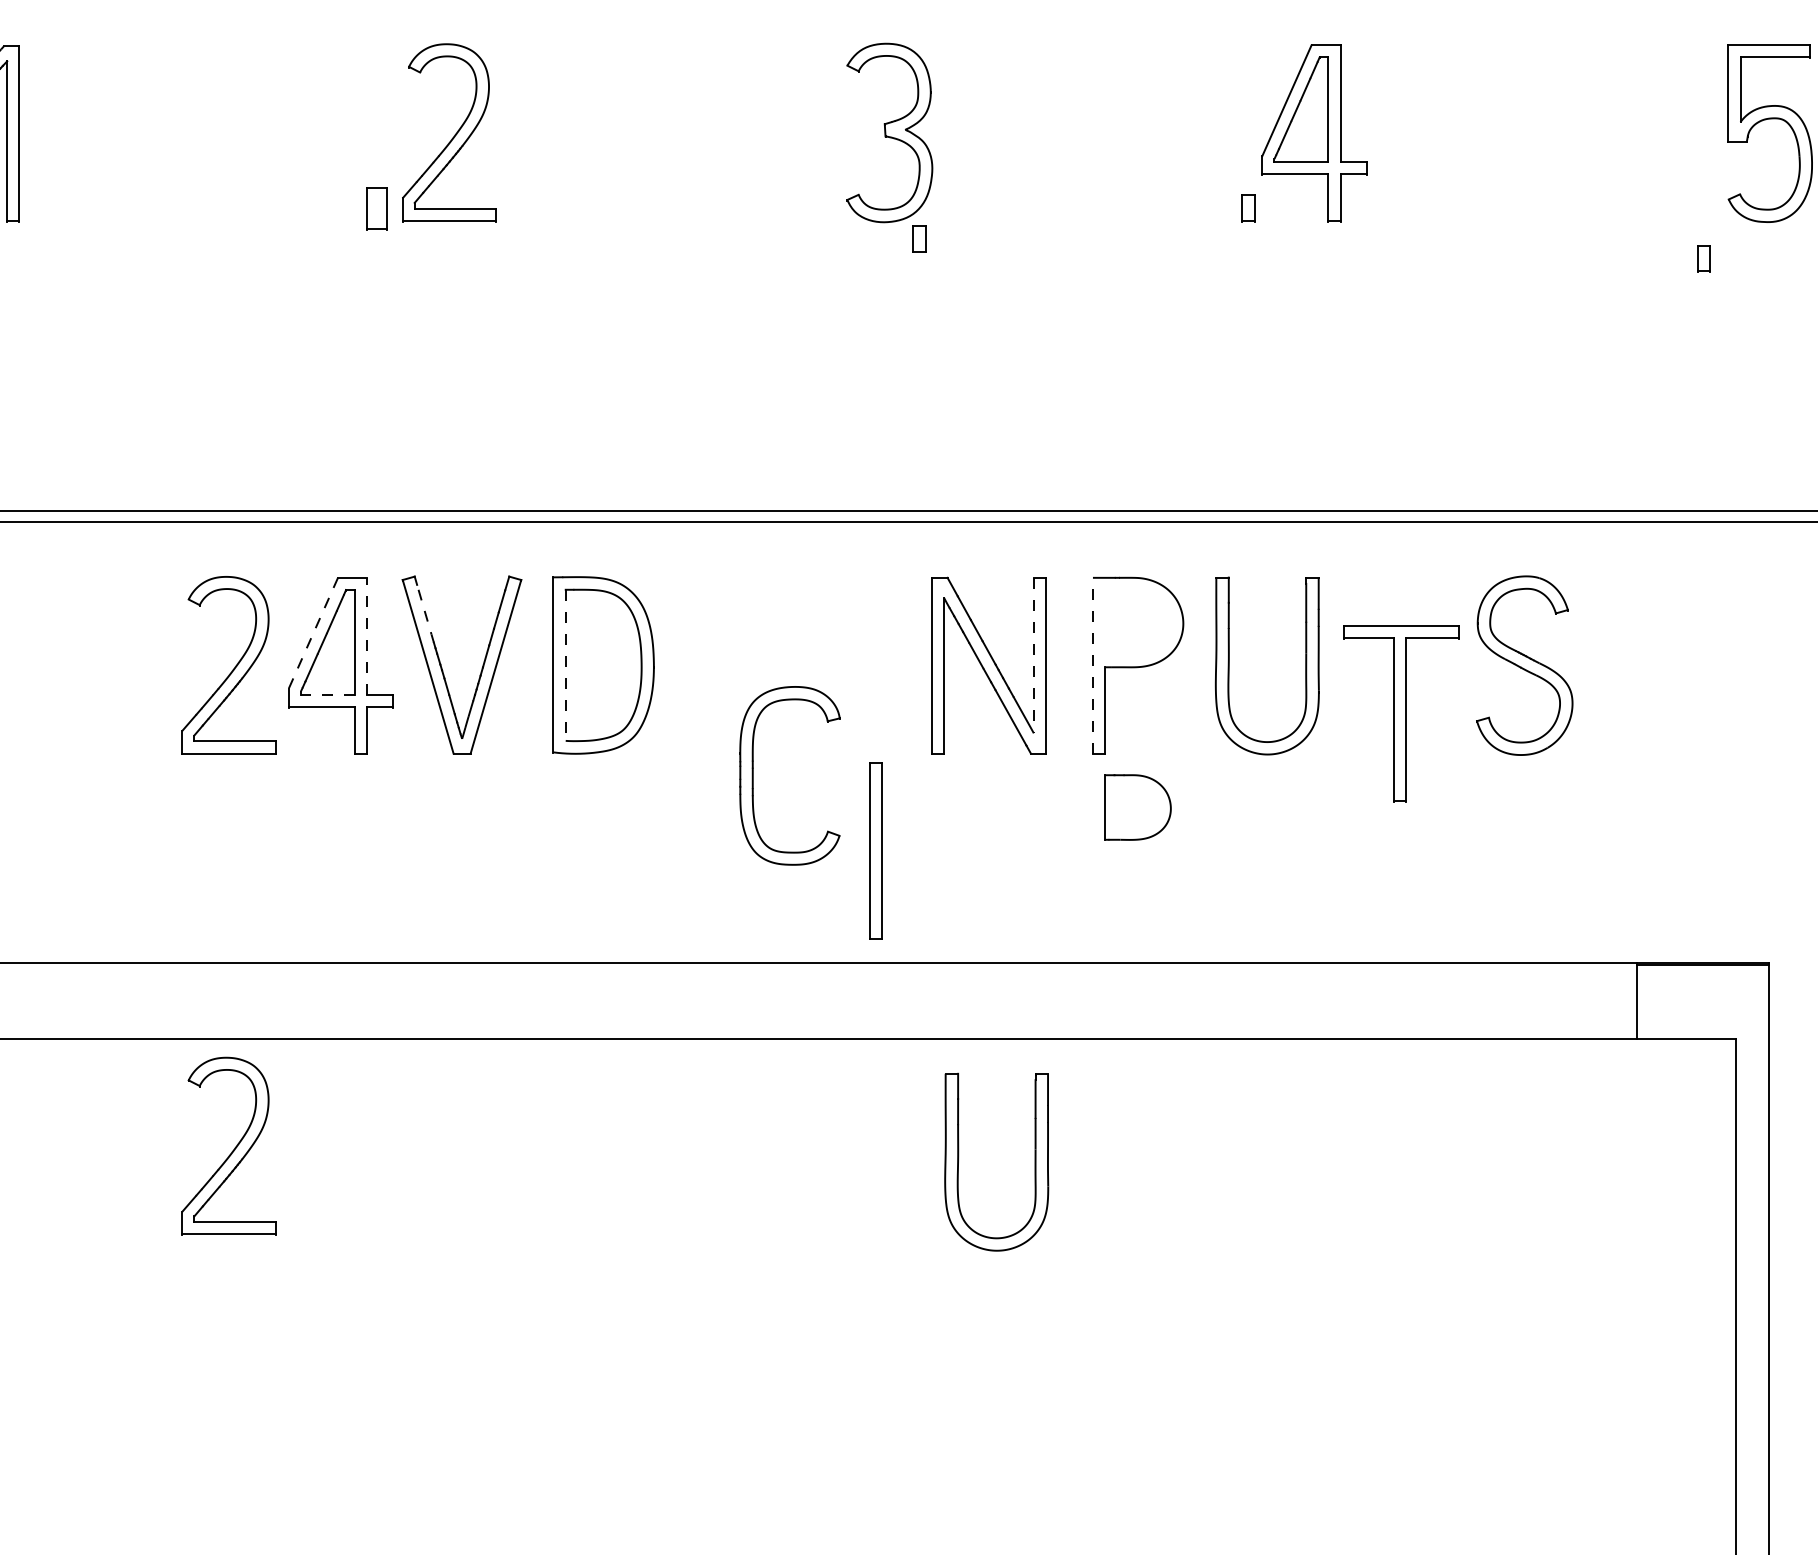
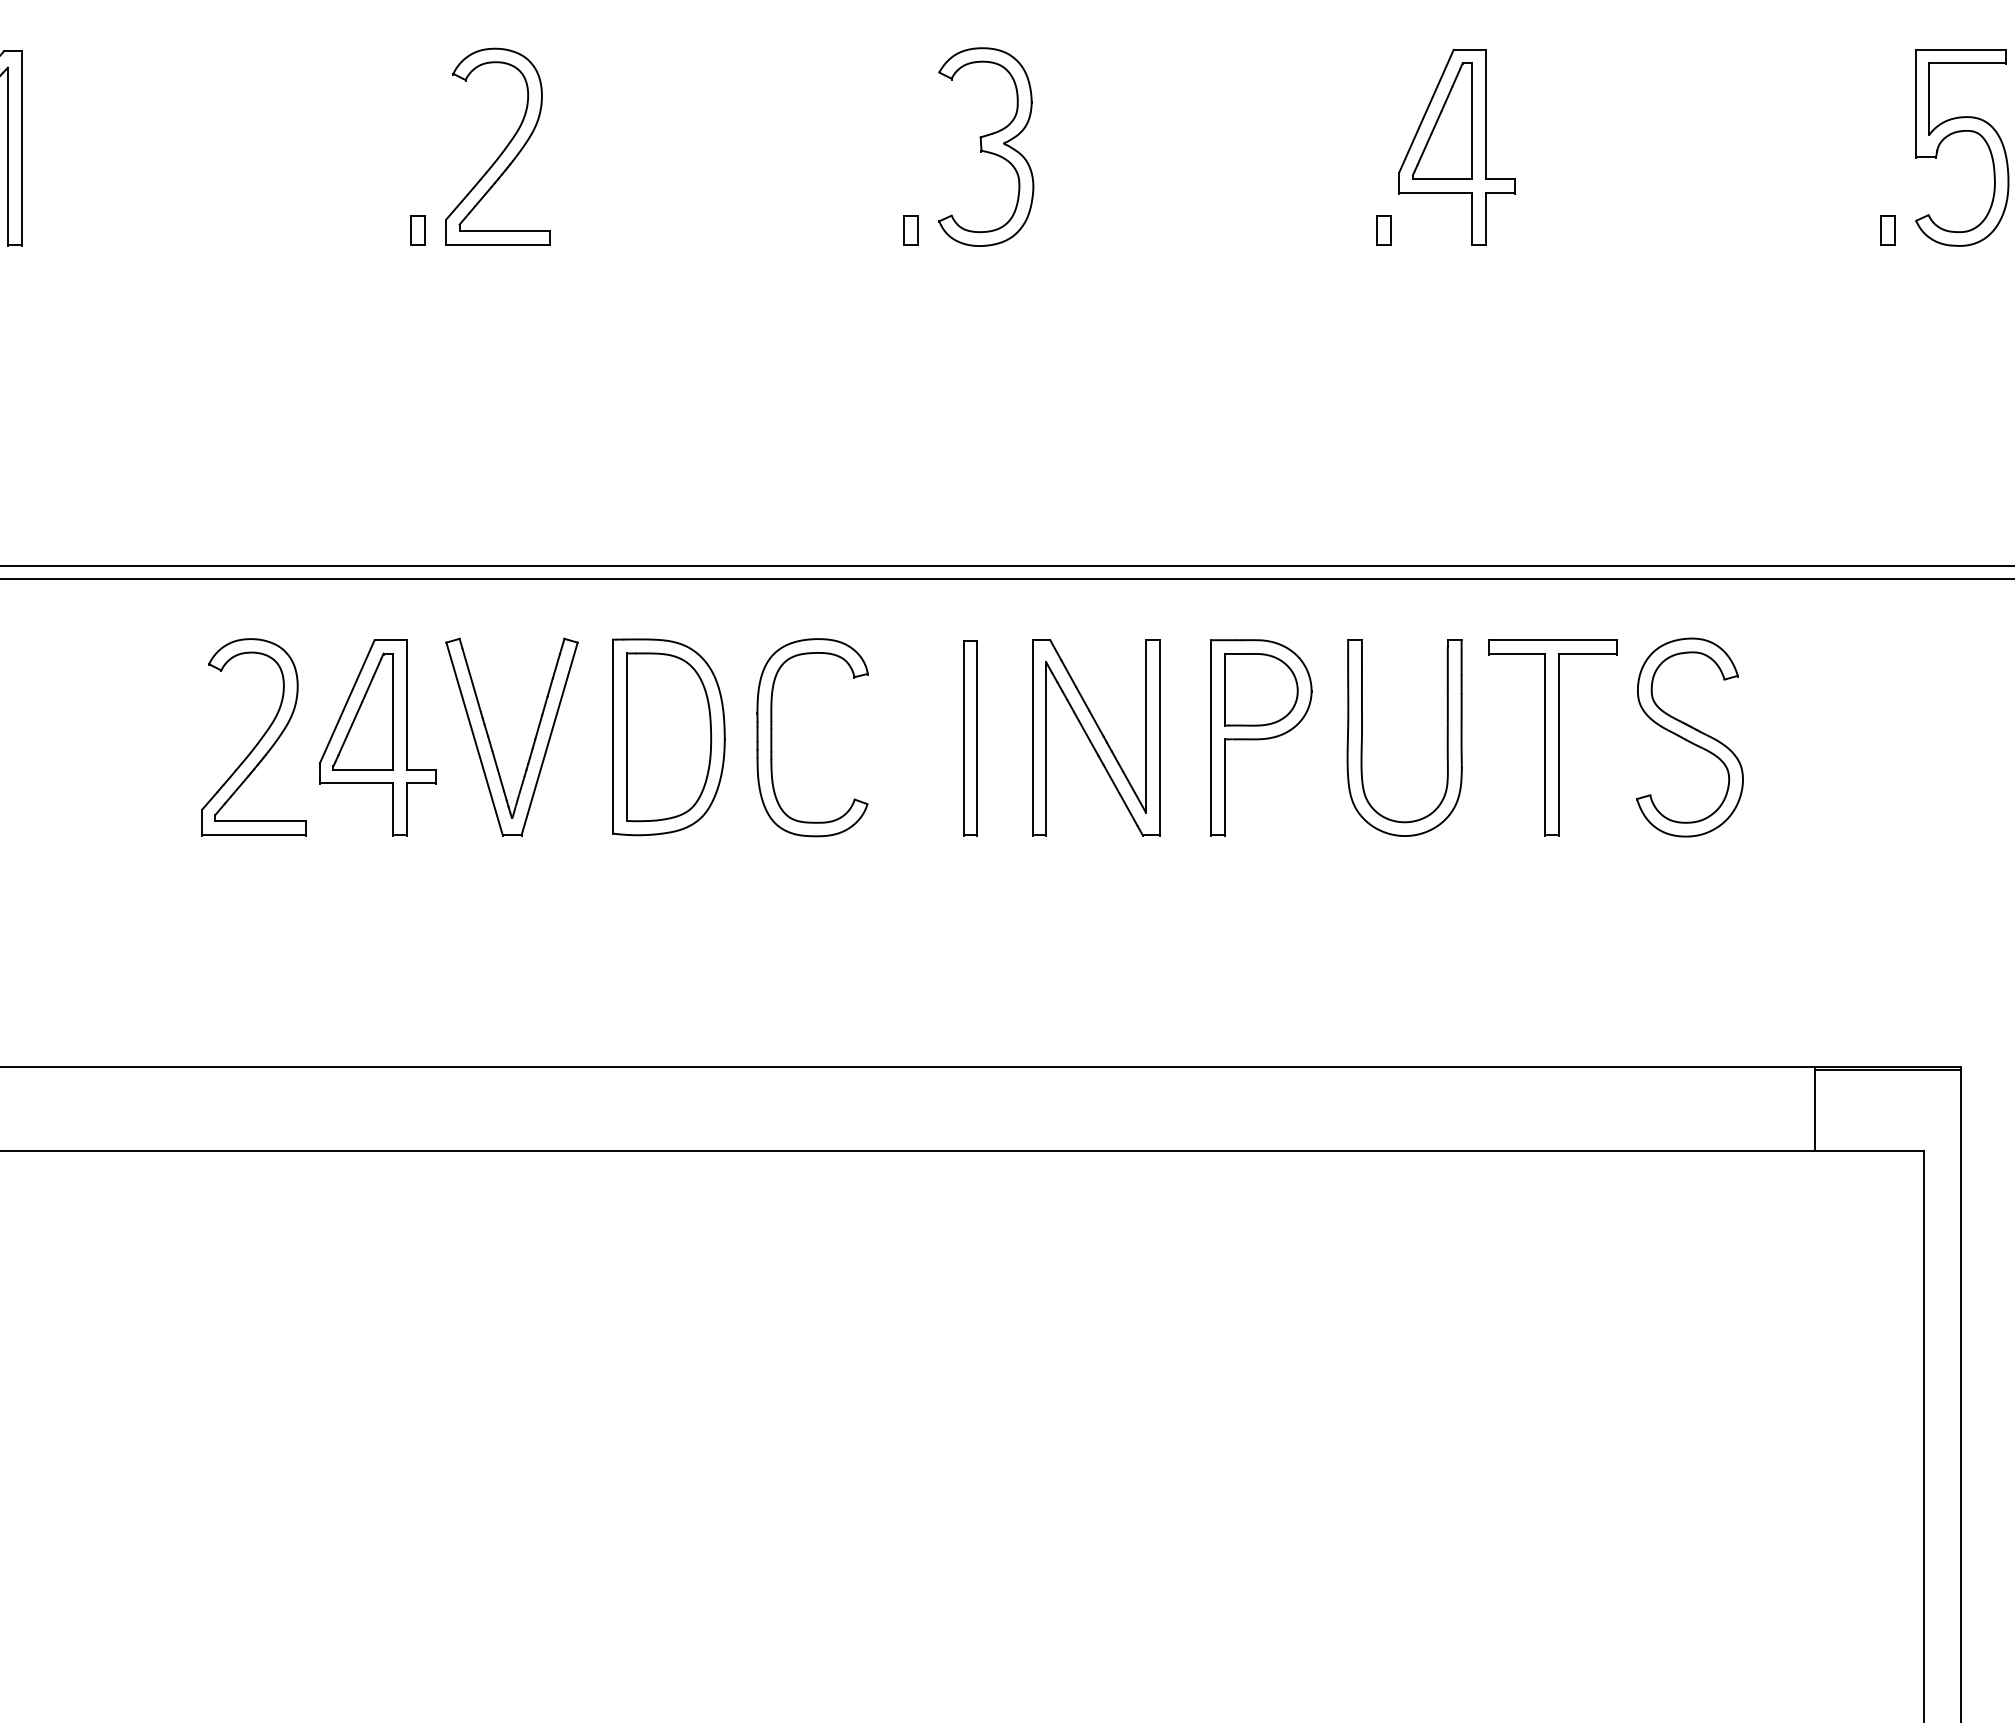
part: (376, 208) -> (417, 230), size x0.62
part: (918, 238) -> (910, 230), moved
part: (1702, 258) -> (1887, 230), moved
line: (425, 614) -> (471, 680), dashed -> solid
line: (313, 634) -> (347, 702), dashed -> solid
line: (366, 636) -> (406, 705), dashed -> solid
line: (1033, 655) -> (1145, 726), dashed -> solid
line: (566, 665) -> (627, 737), dashed -> solid
line: (1093, 666) -> (1211, 738), dashed -> solid
line: (327, 694) -> (363, 769), dashed -> solid
part: (1400, 713) -> (1552, 737), moved
part: (753, 775) -> (772, 737), moved
part: (1138, 807) -> (1261, 689), moved
part: (875, 851) -> (970, 738), moved
part: (234, 1148) -> (259, 1272), removed
part: (958, 1161) -> (1062, 1287), removed

